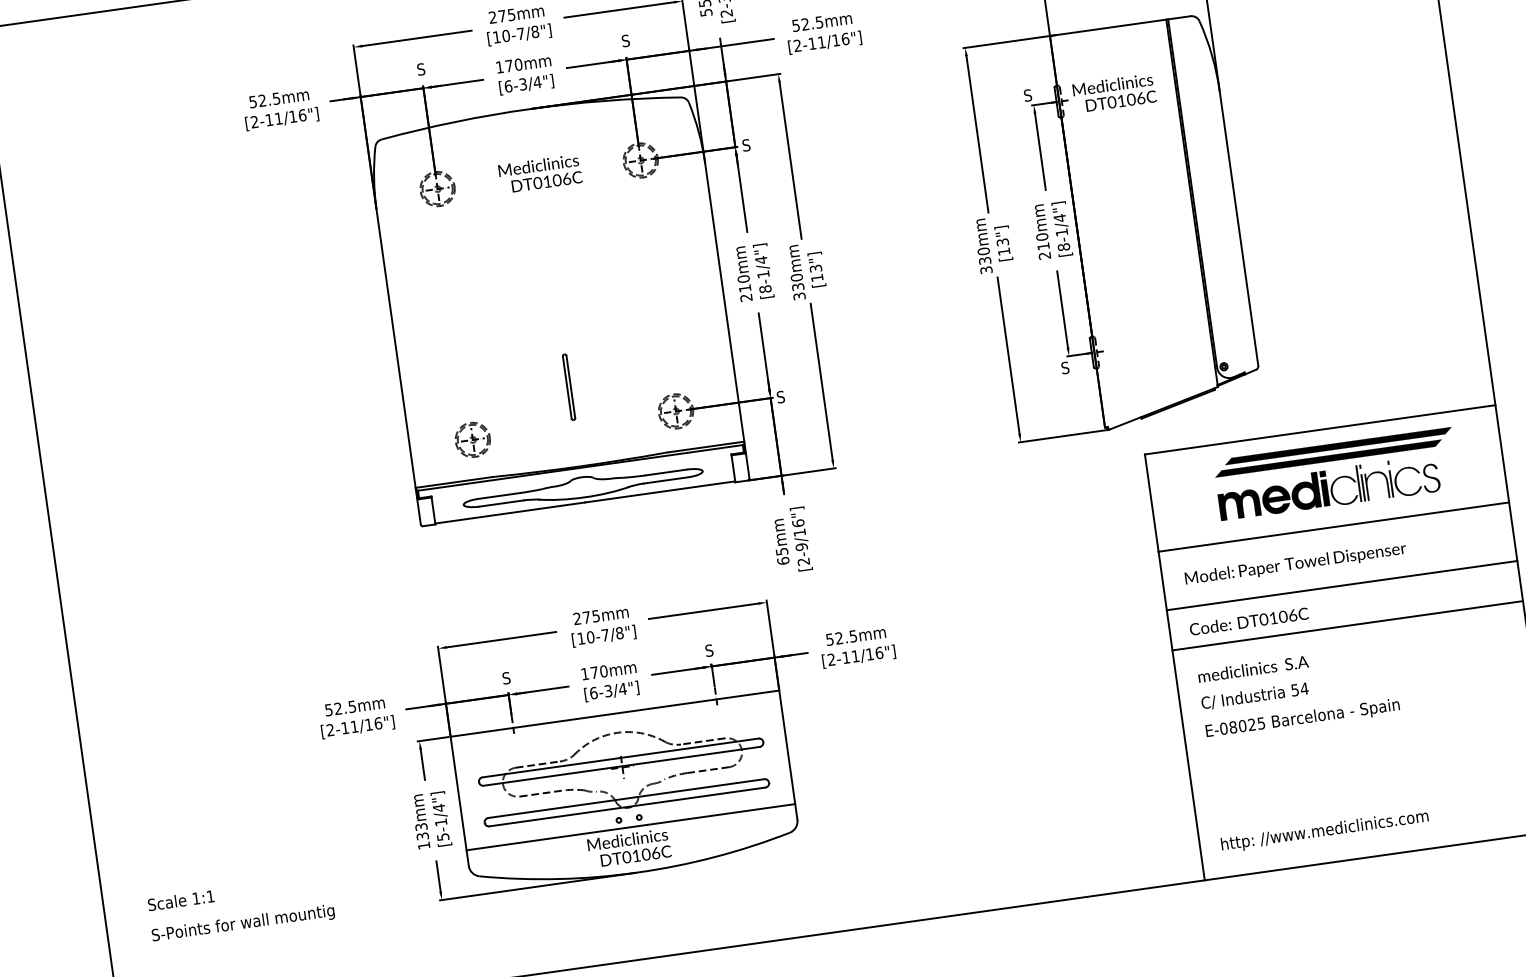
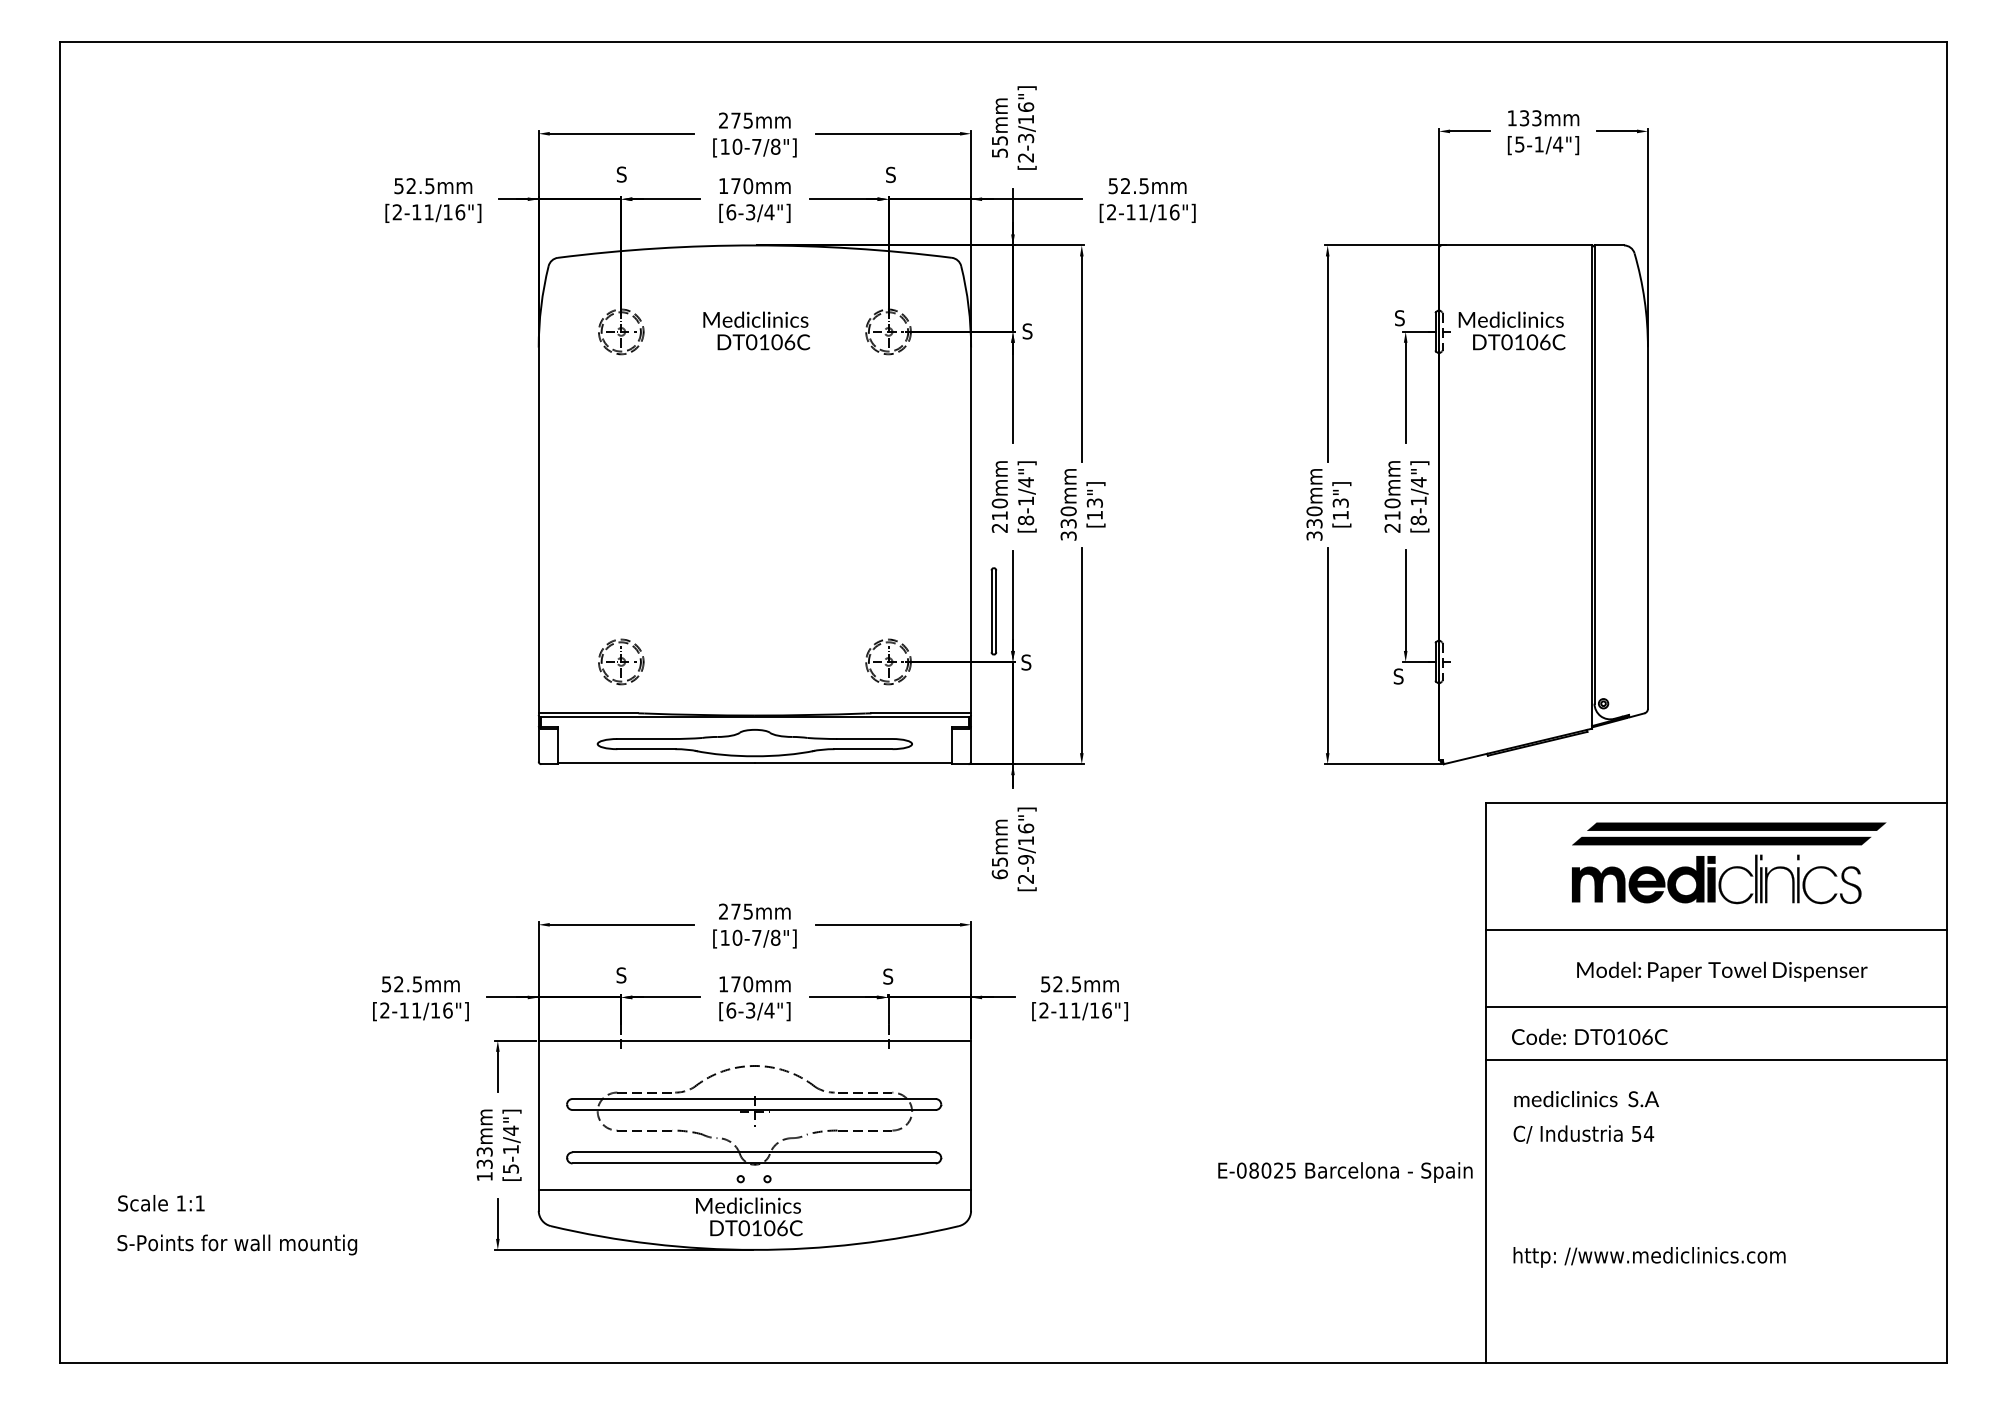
part: (568, 387) -> (993, 611), moved
text: (1295, 564) -> (1722, 971), moved
text: (1302, 719) -> (1345, 1172), moved
text: (1324, 831) -> (1649, 1257), moved

